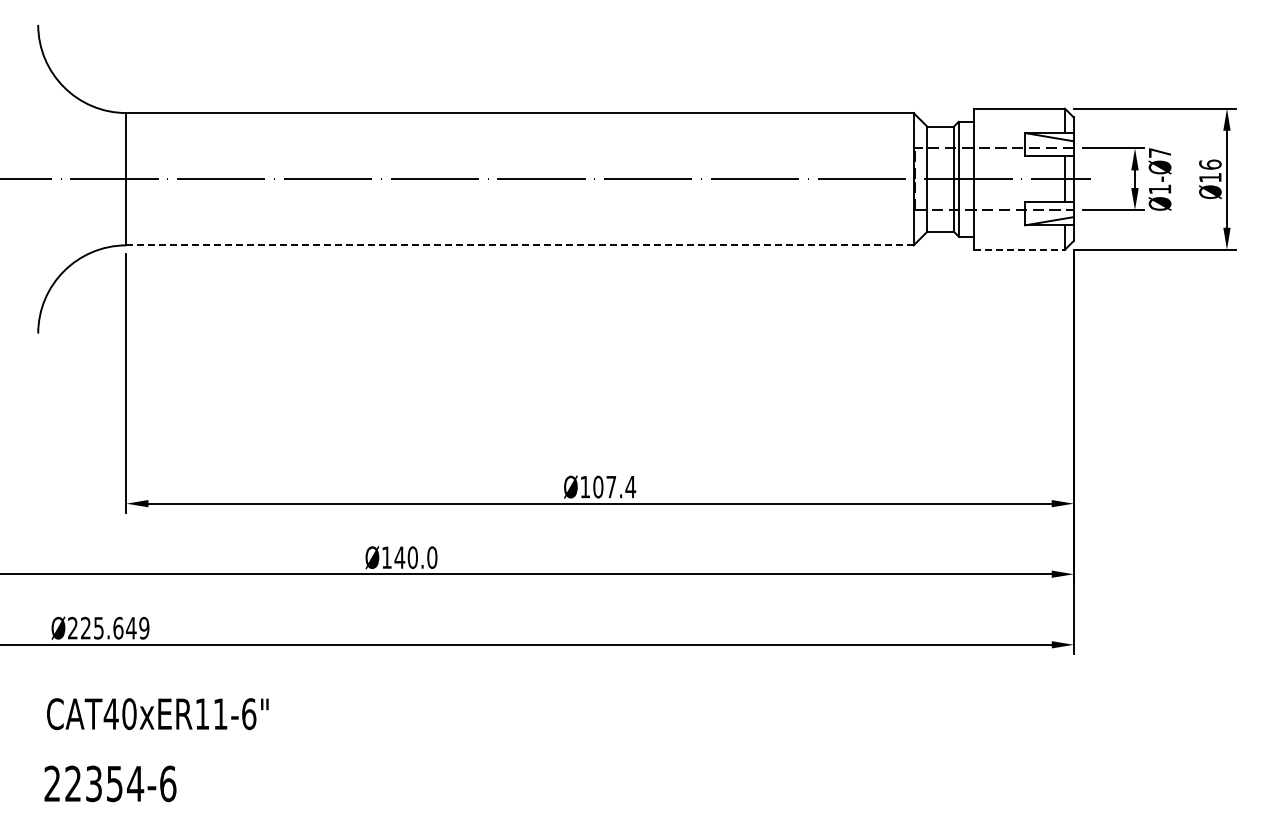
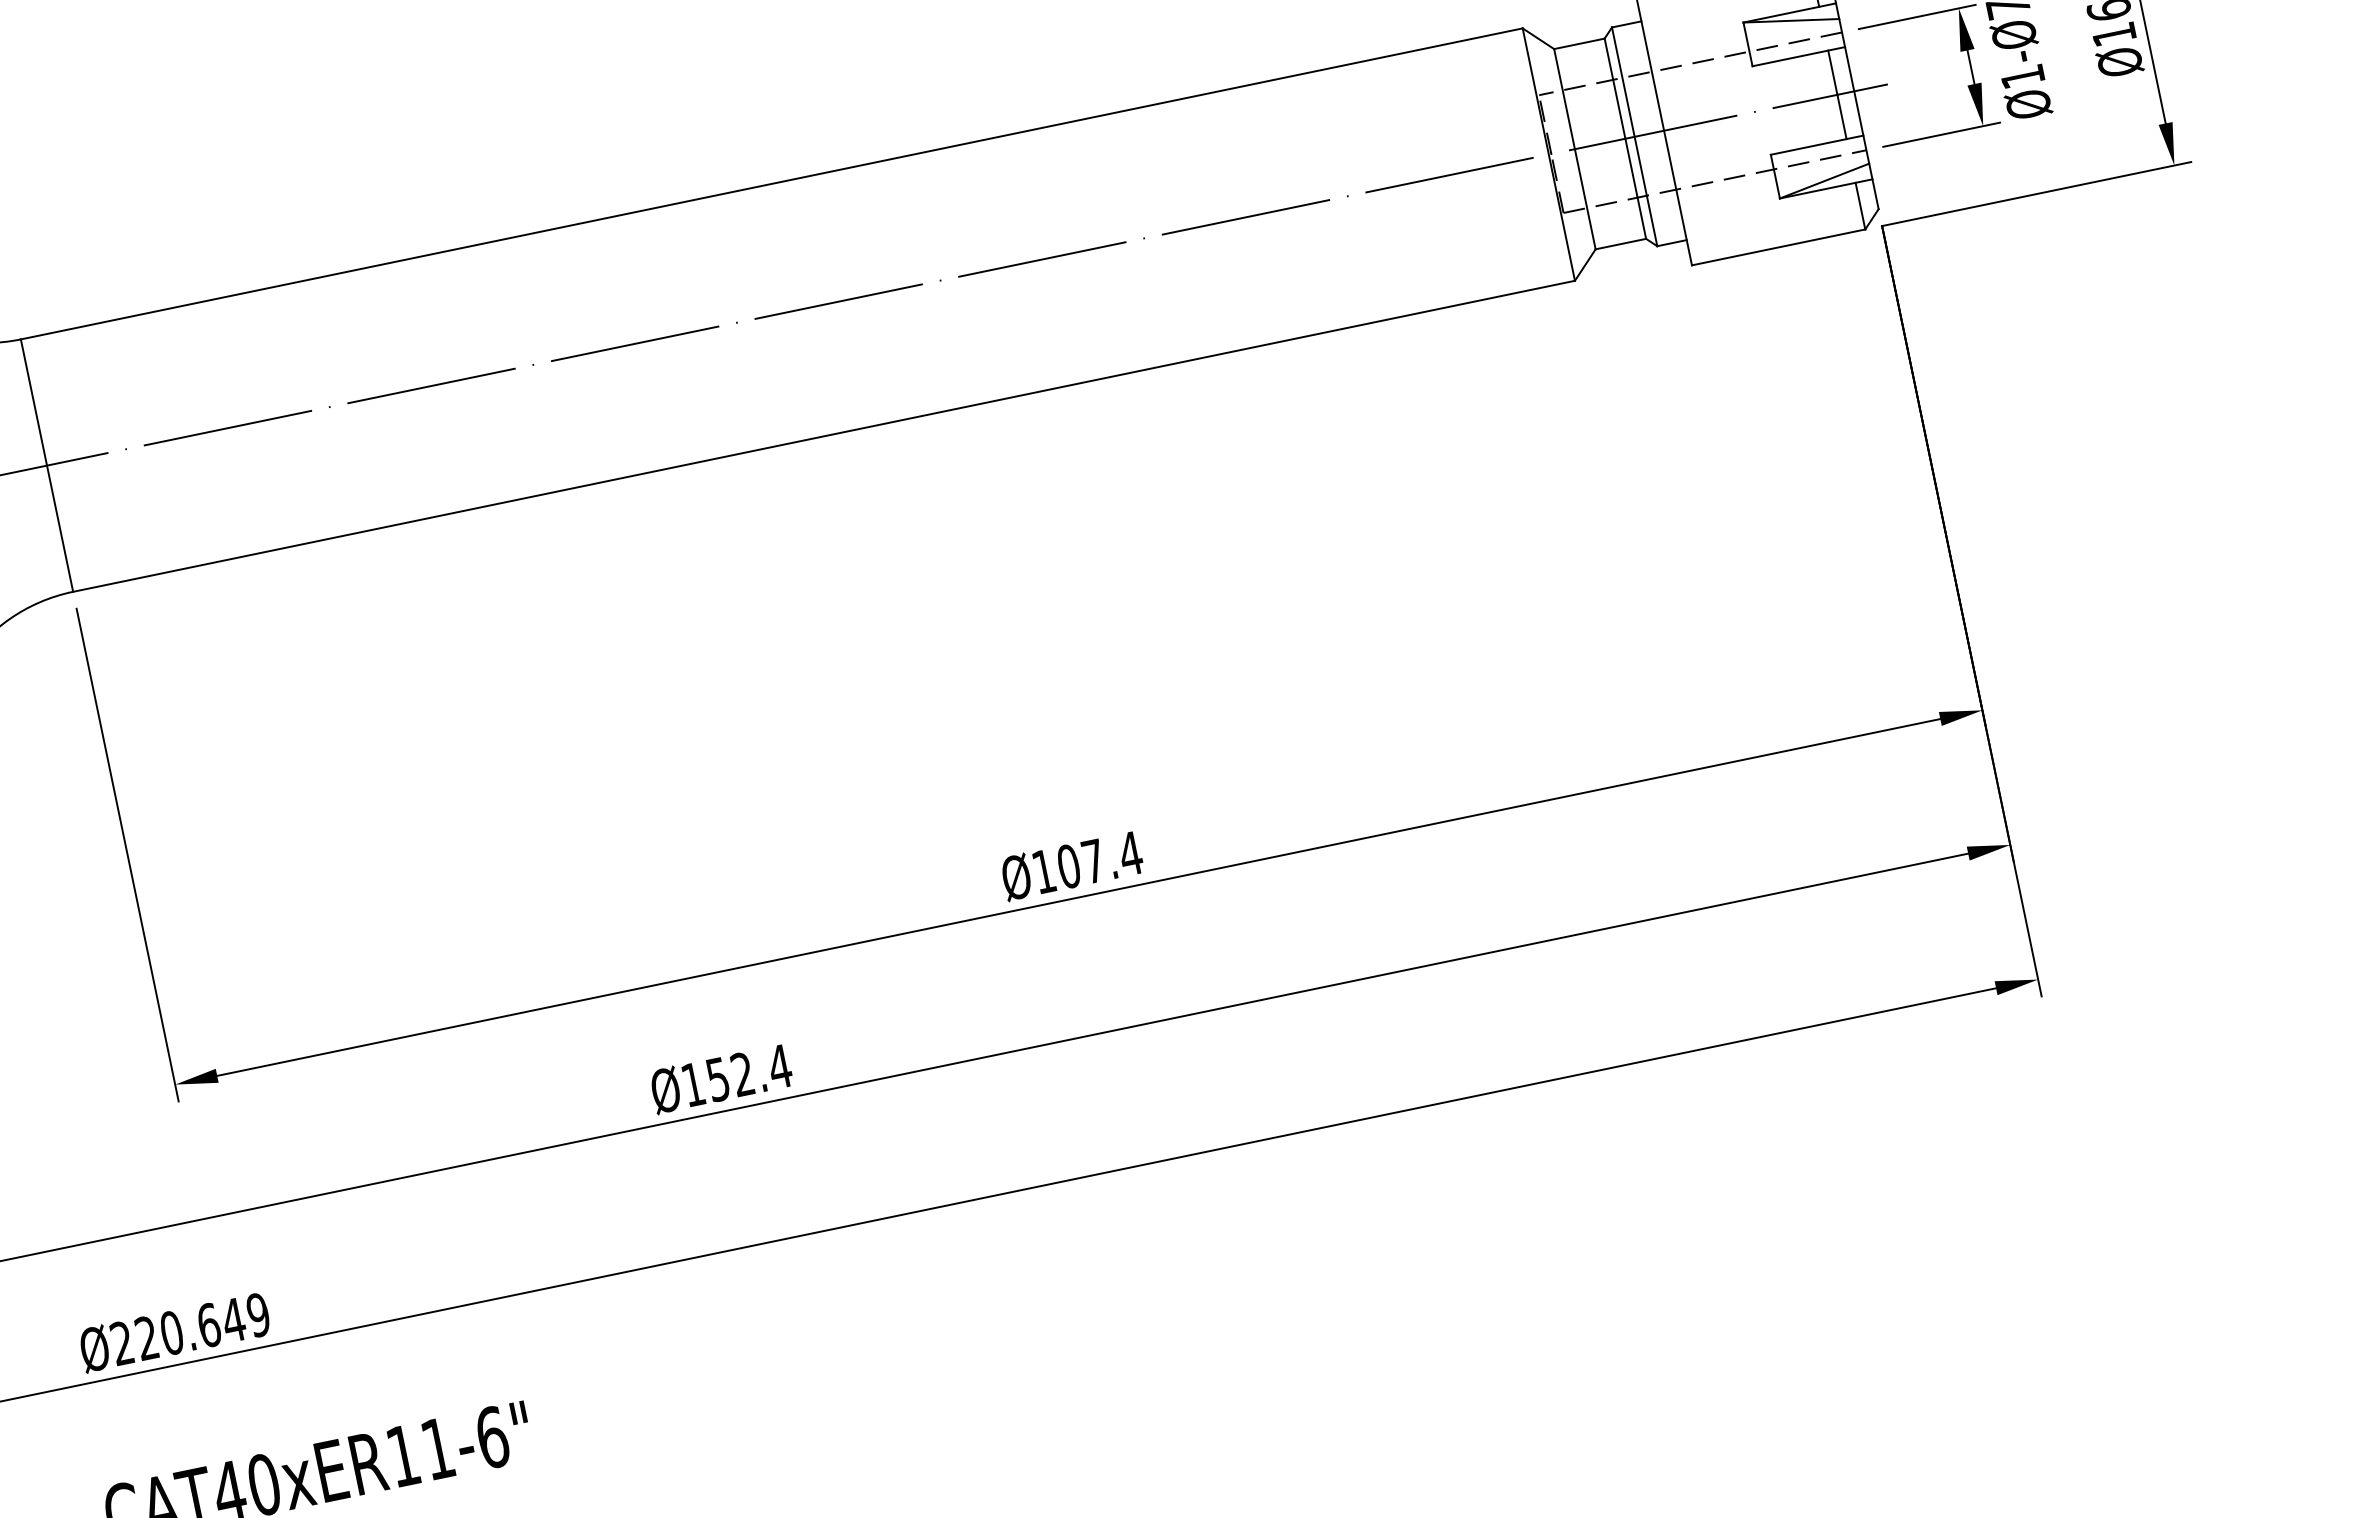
line: (520, 245) -> (824, 436), dashed -> solid
line: (1020, 249) -> (1780, 246), dashed -> solid
text: (415, 557) -> (747, 1073), Ø140.0 -> Ø152.4
text: (98, 627) -> (170, 1331), Ø225.649 -> Ø220.649

